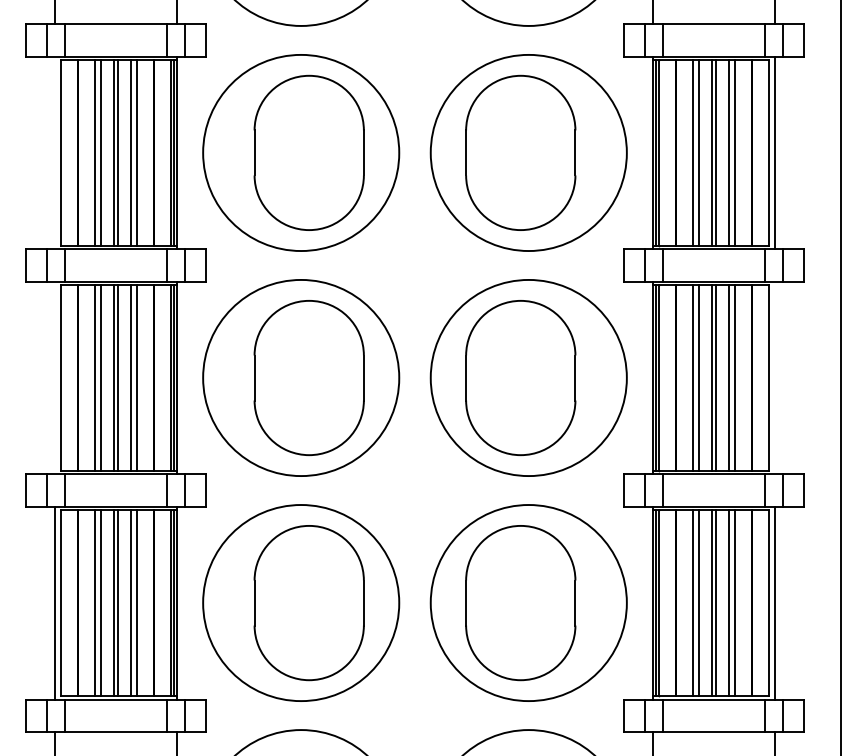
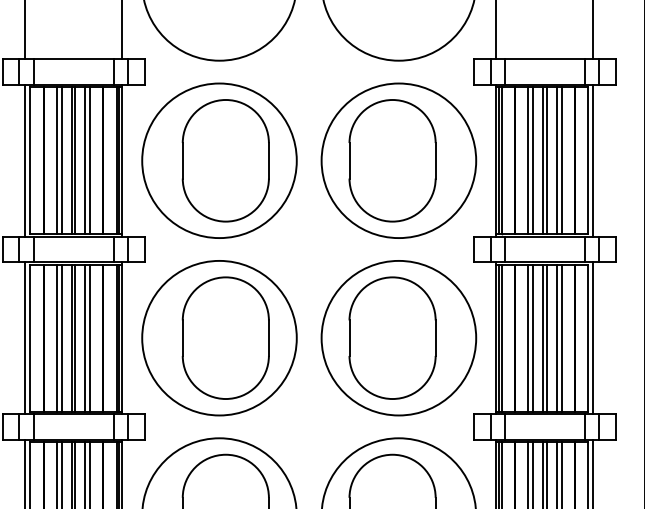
line: (54, 152) -> (25, 160), added
line: (54, 377) -> (25, 337), added
line: (775, 377) -> (593, 337), added

